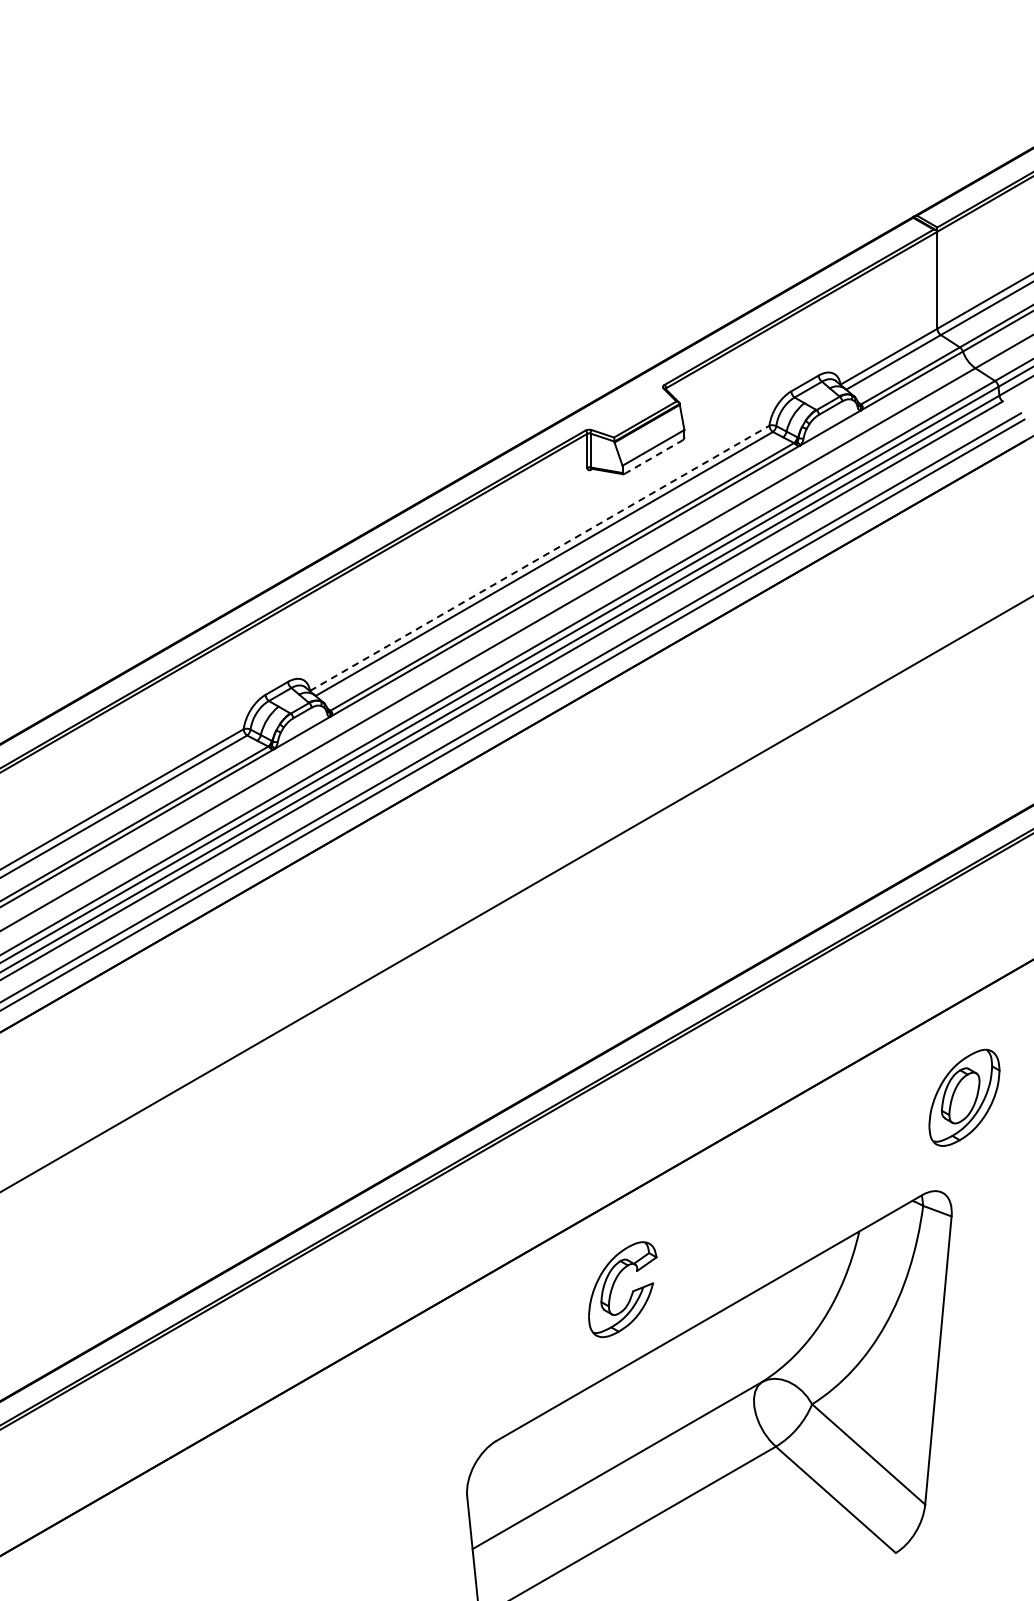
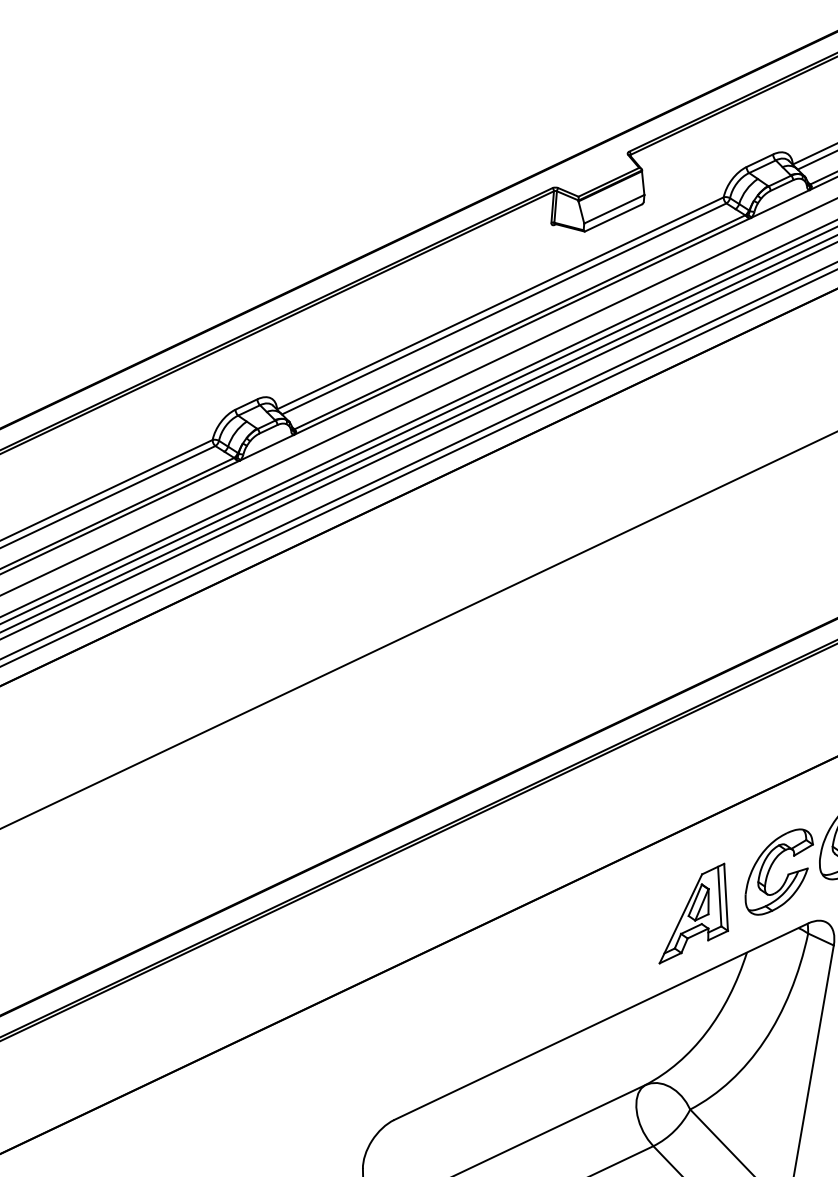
line: (653, 457) -> (613, 218), dashed -> solid
line: (540, 558) -> (501, 303), dashed -> solid
part: (801, 1194) -> (696, 913), added
part: (613, 1287) -> (770, 869), moved

